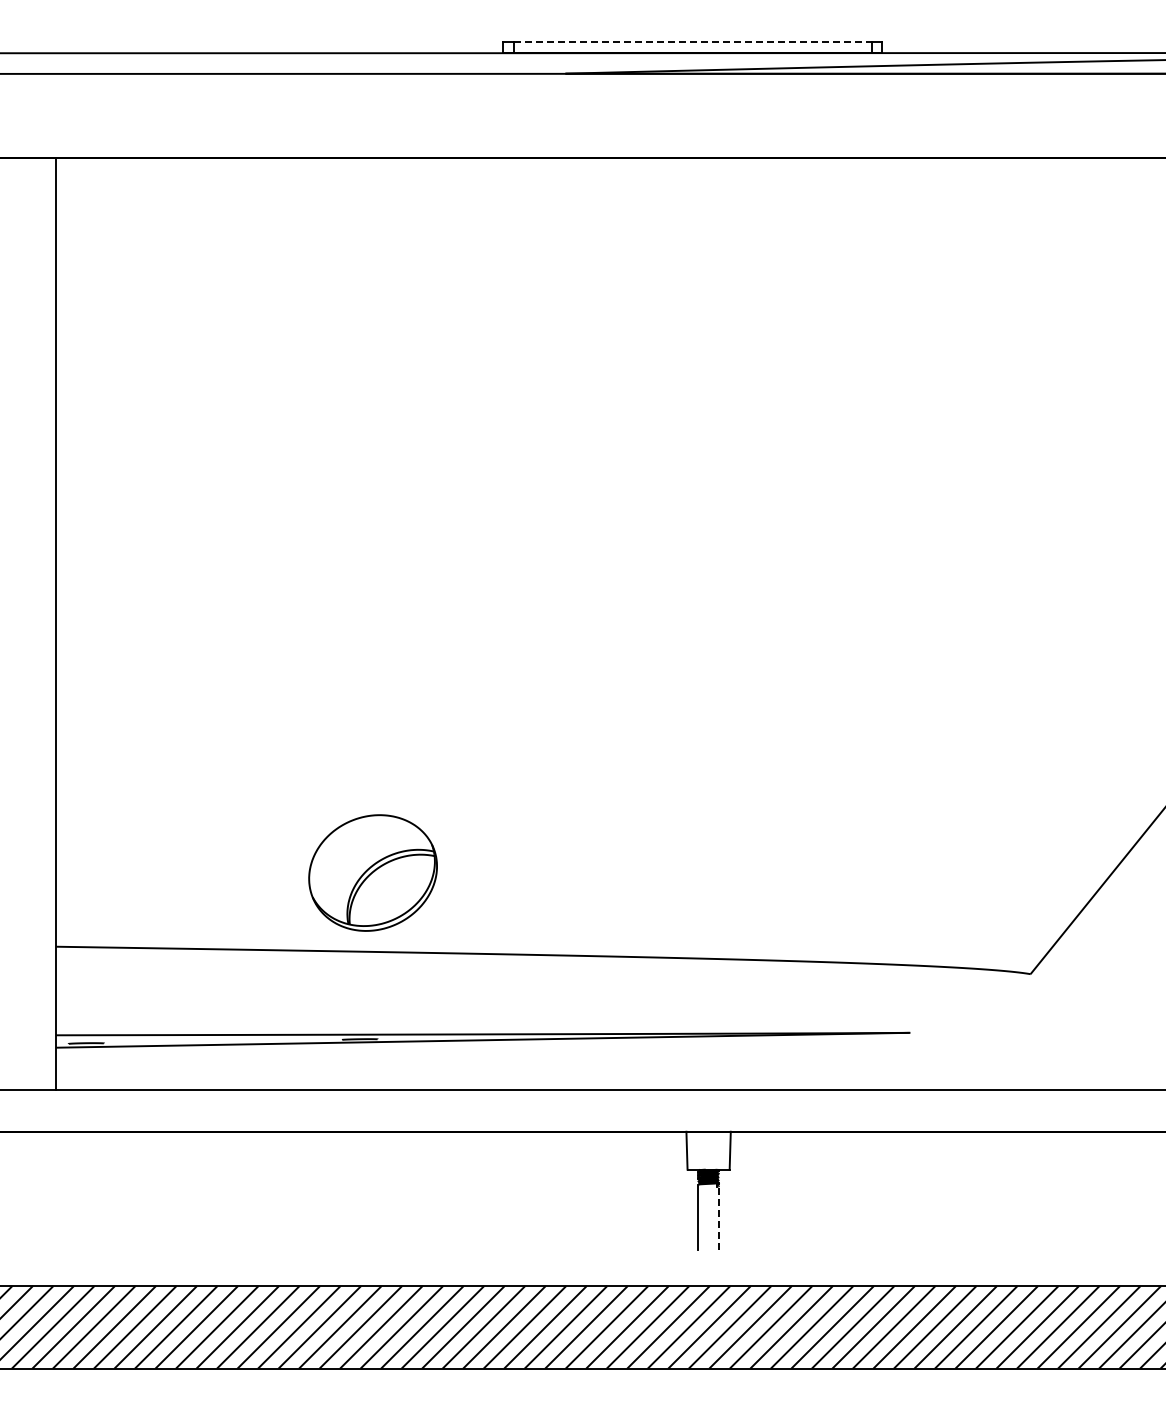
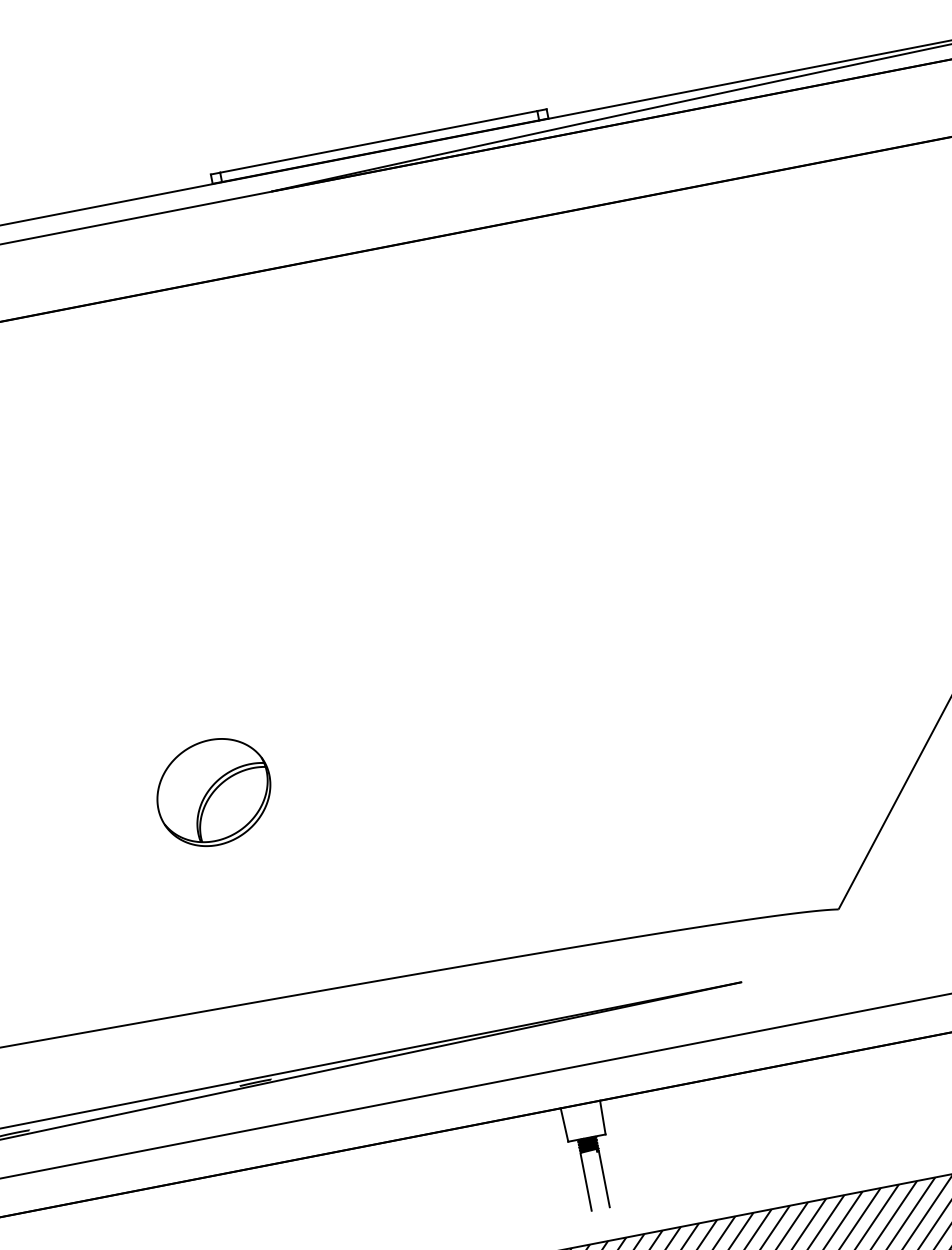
line: (692, 42) -> (378, 142), dashed -> solid
part: (372, 872) -> (213, 792), moved
line: (718, 1217) -> (603, 1178), dashed -> solid

